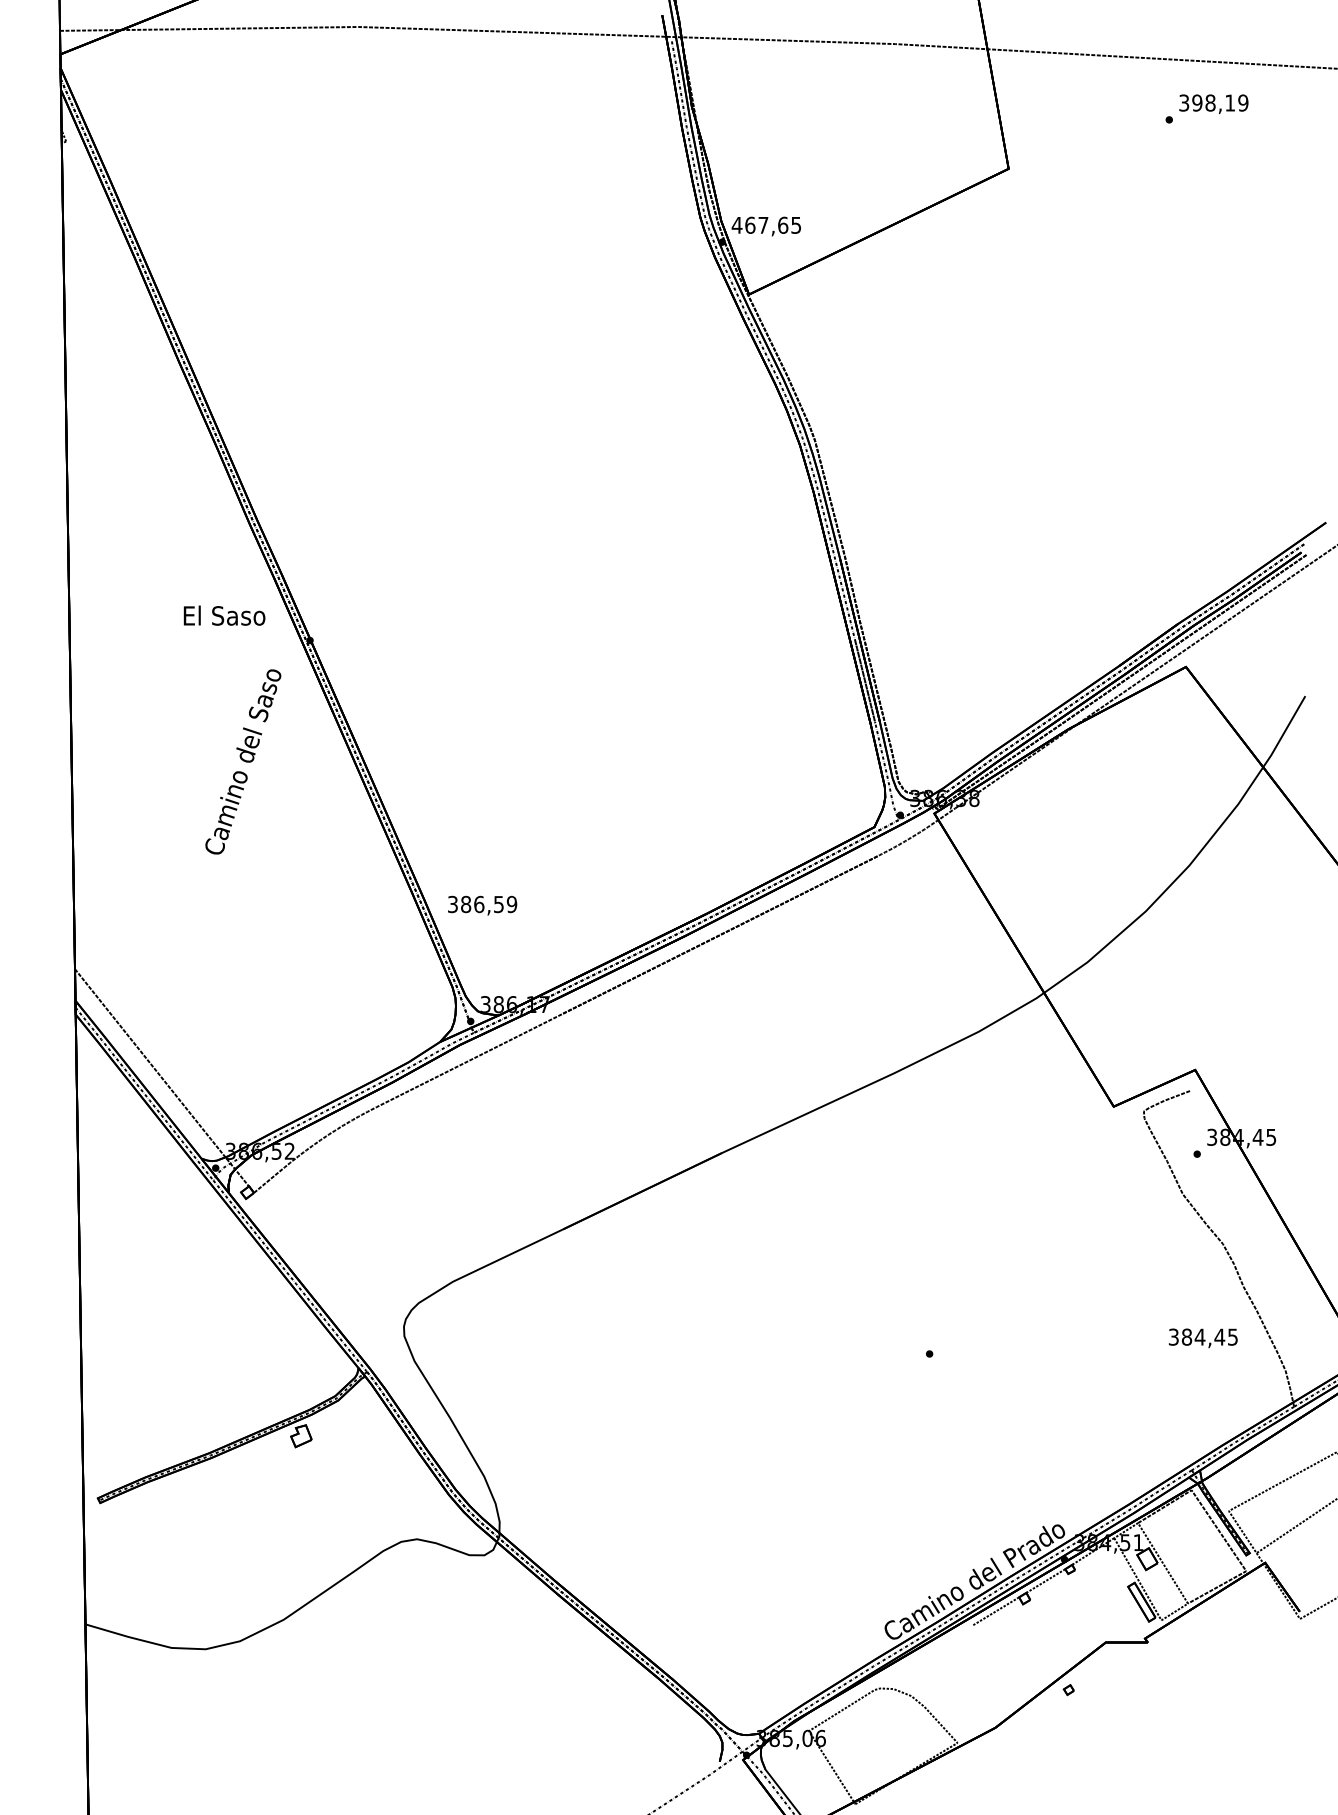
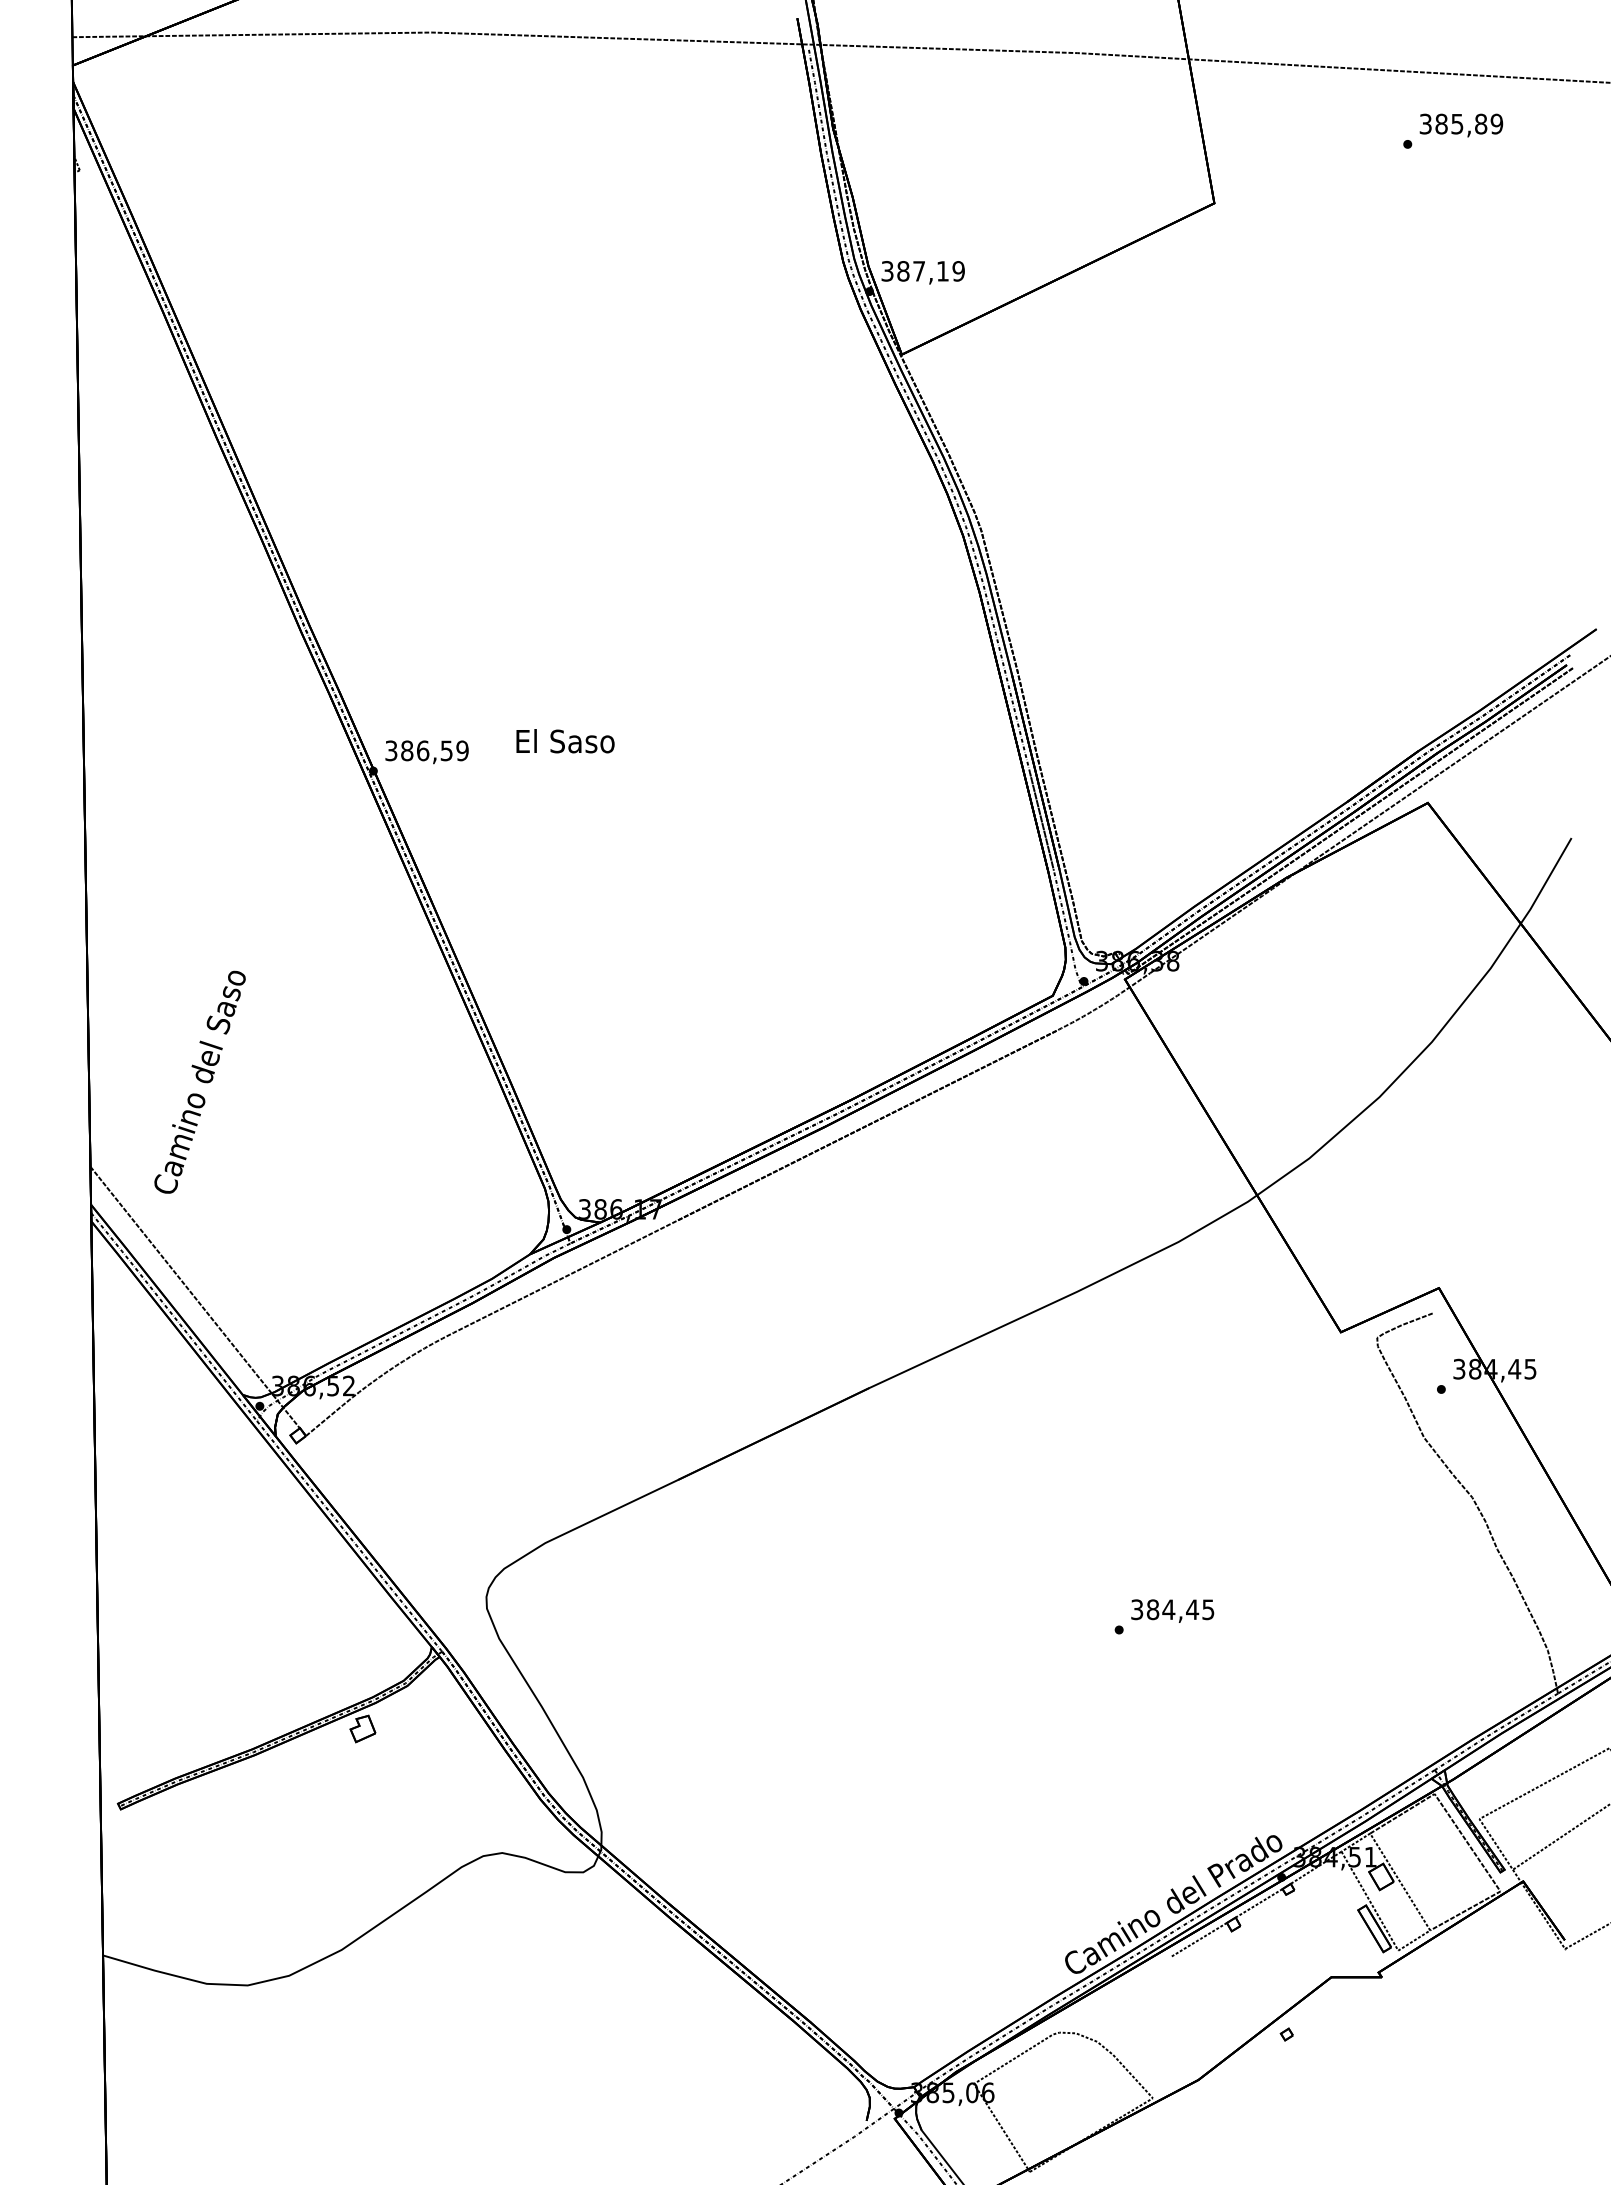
text: (1213, 102) -> (1461, 123), 398,19 -> 385,89
text: (766, 225) -> (922, 271), 467,65 -> 387,19
text: (224, 615) -> (565, 741), moved
text: (242, 761) -> (199, 1081), moved
text: (482, 905) -> (426, 752), moved
text: (1203, 1337) -> (1172, 1610), moved

